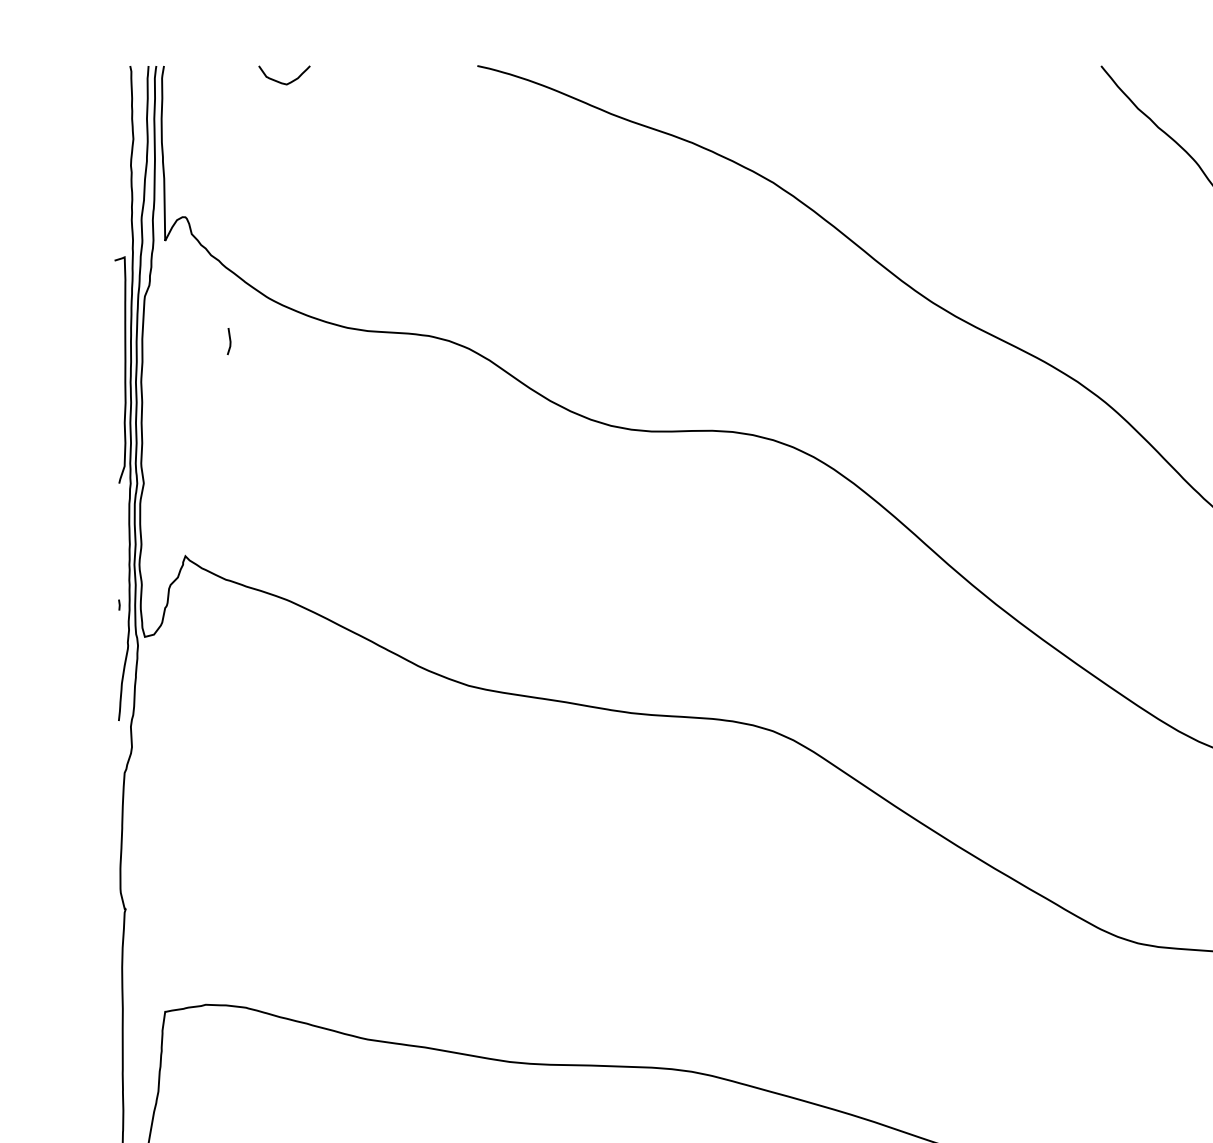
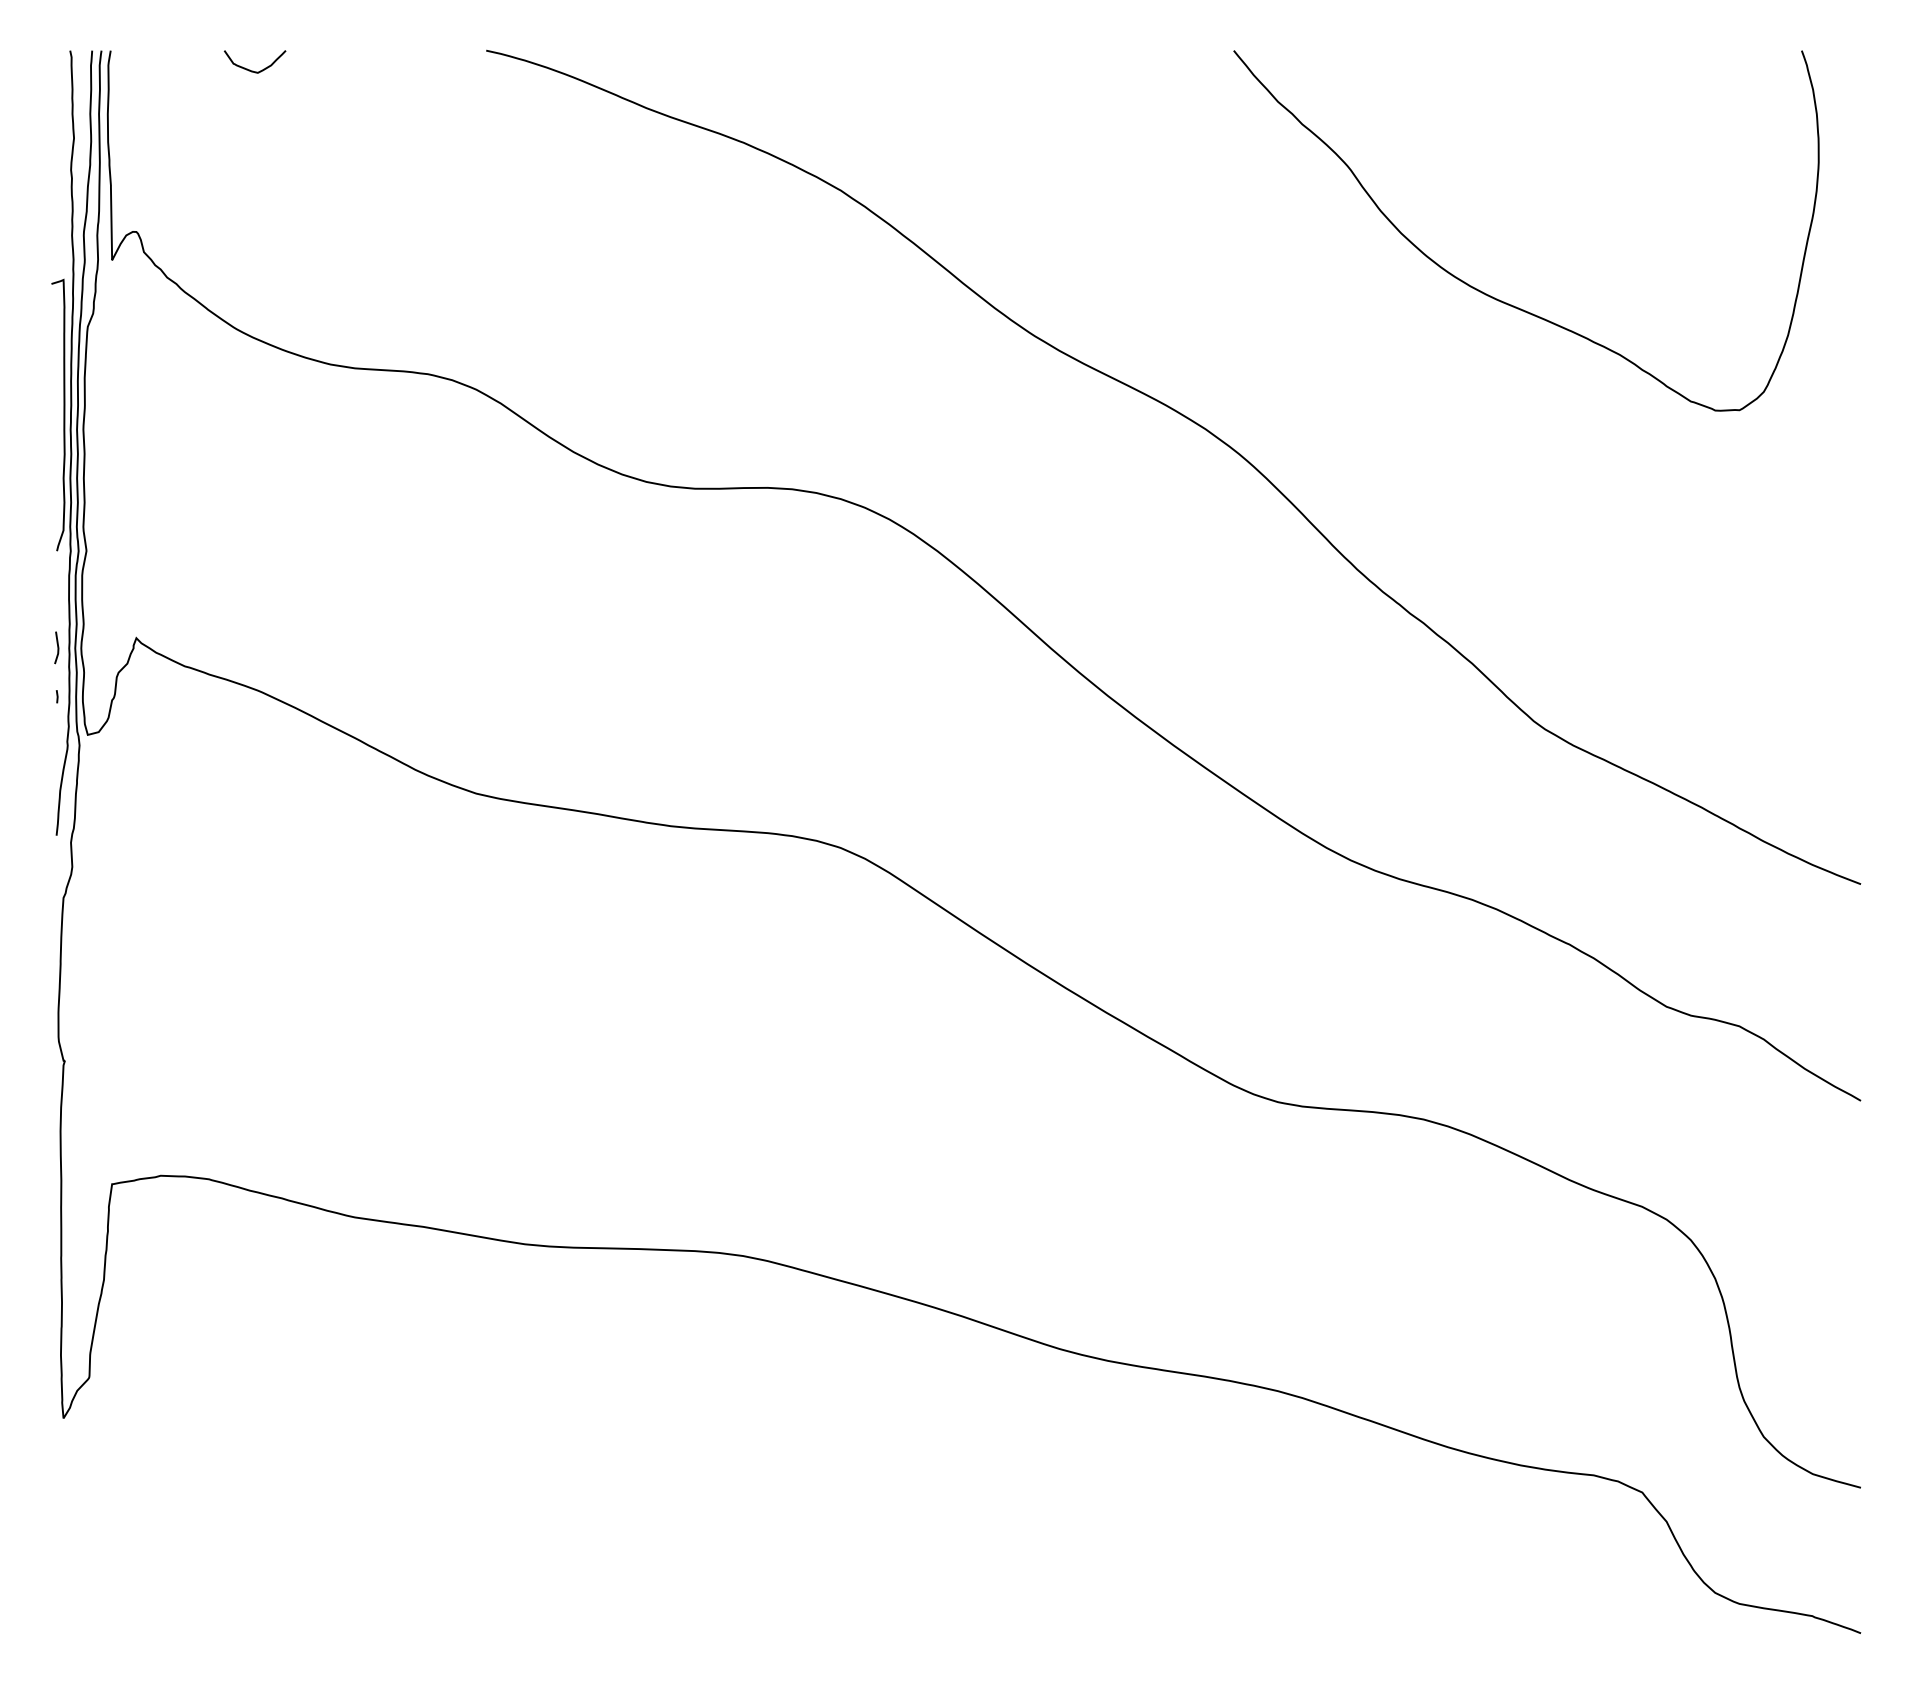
line: (229, 341) -> (57, 647), moved

